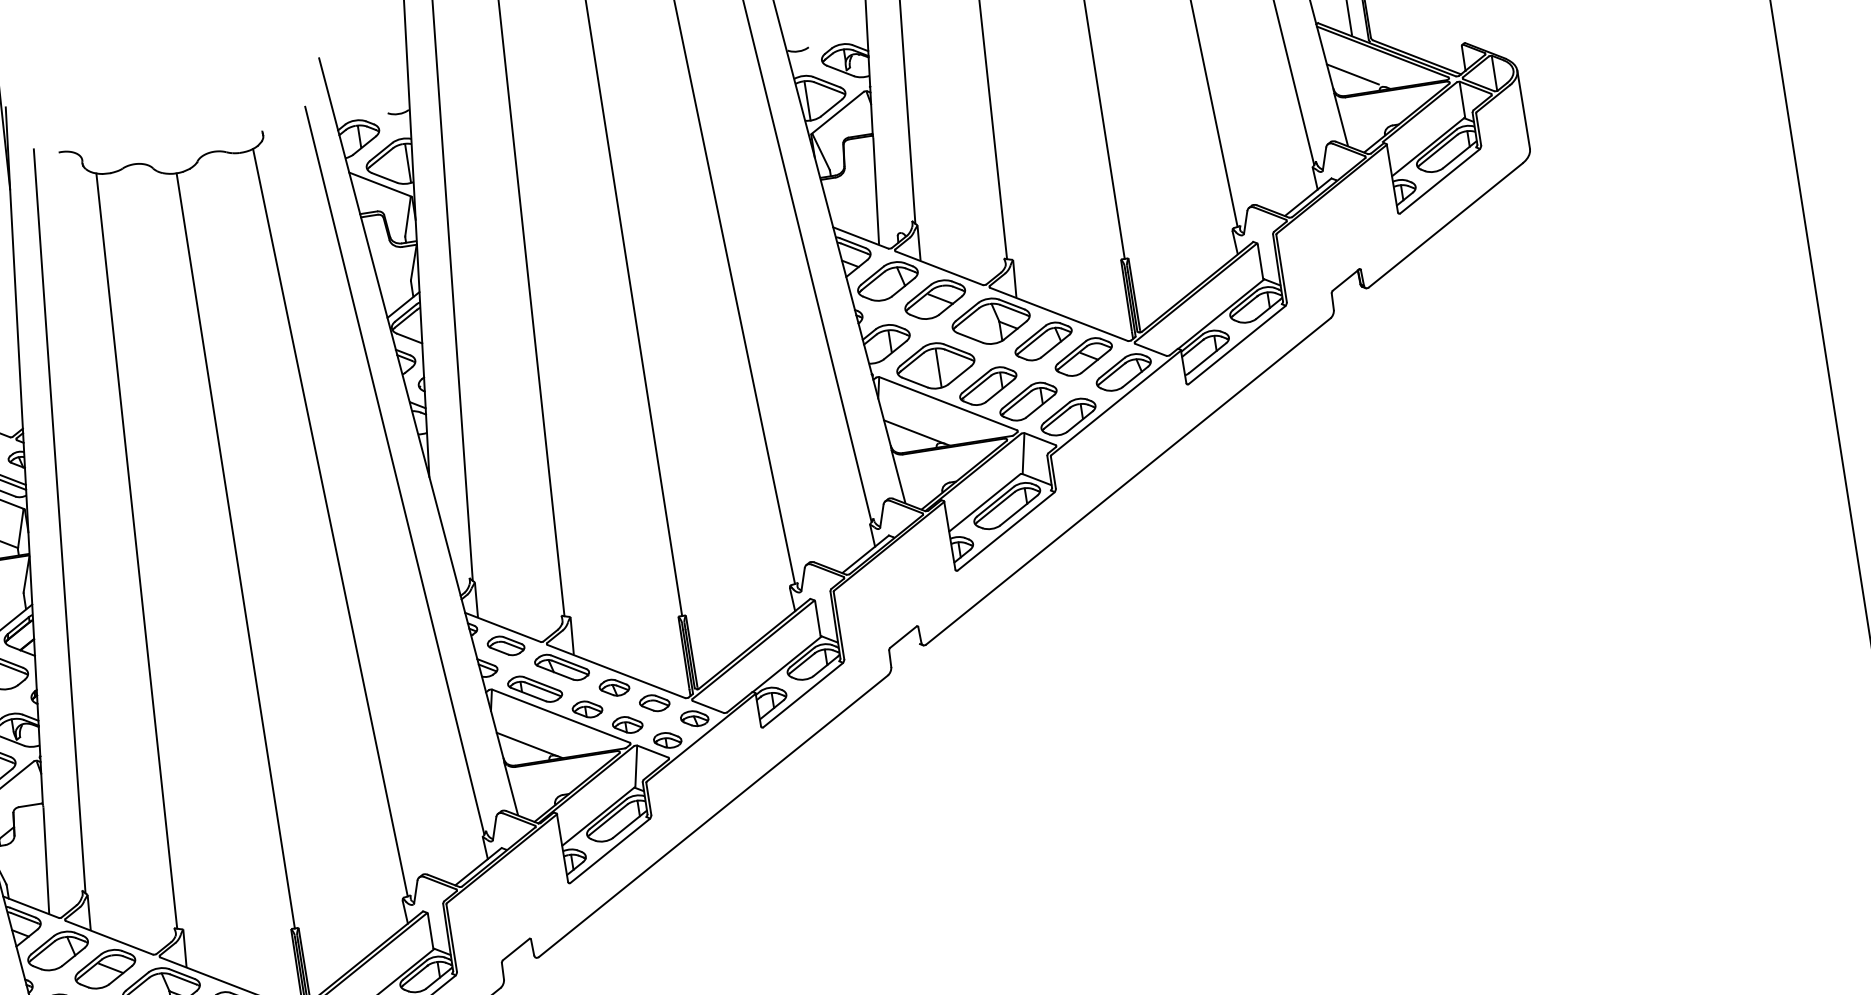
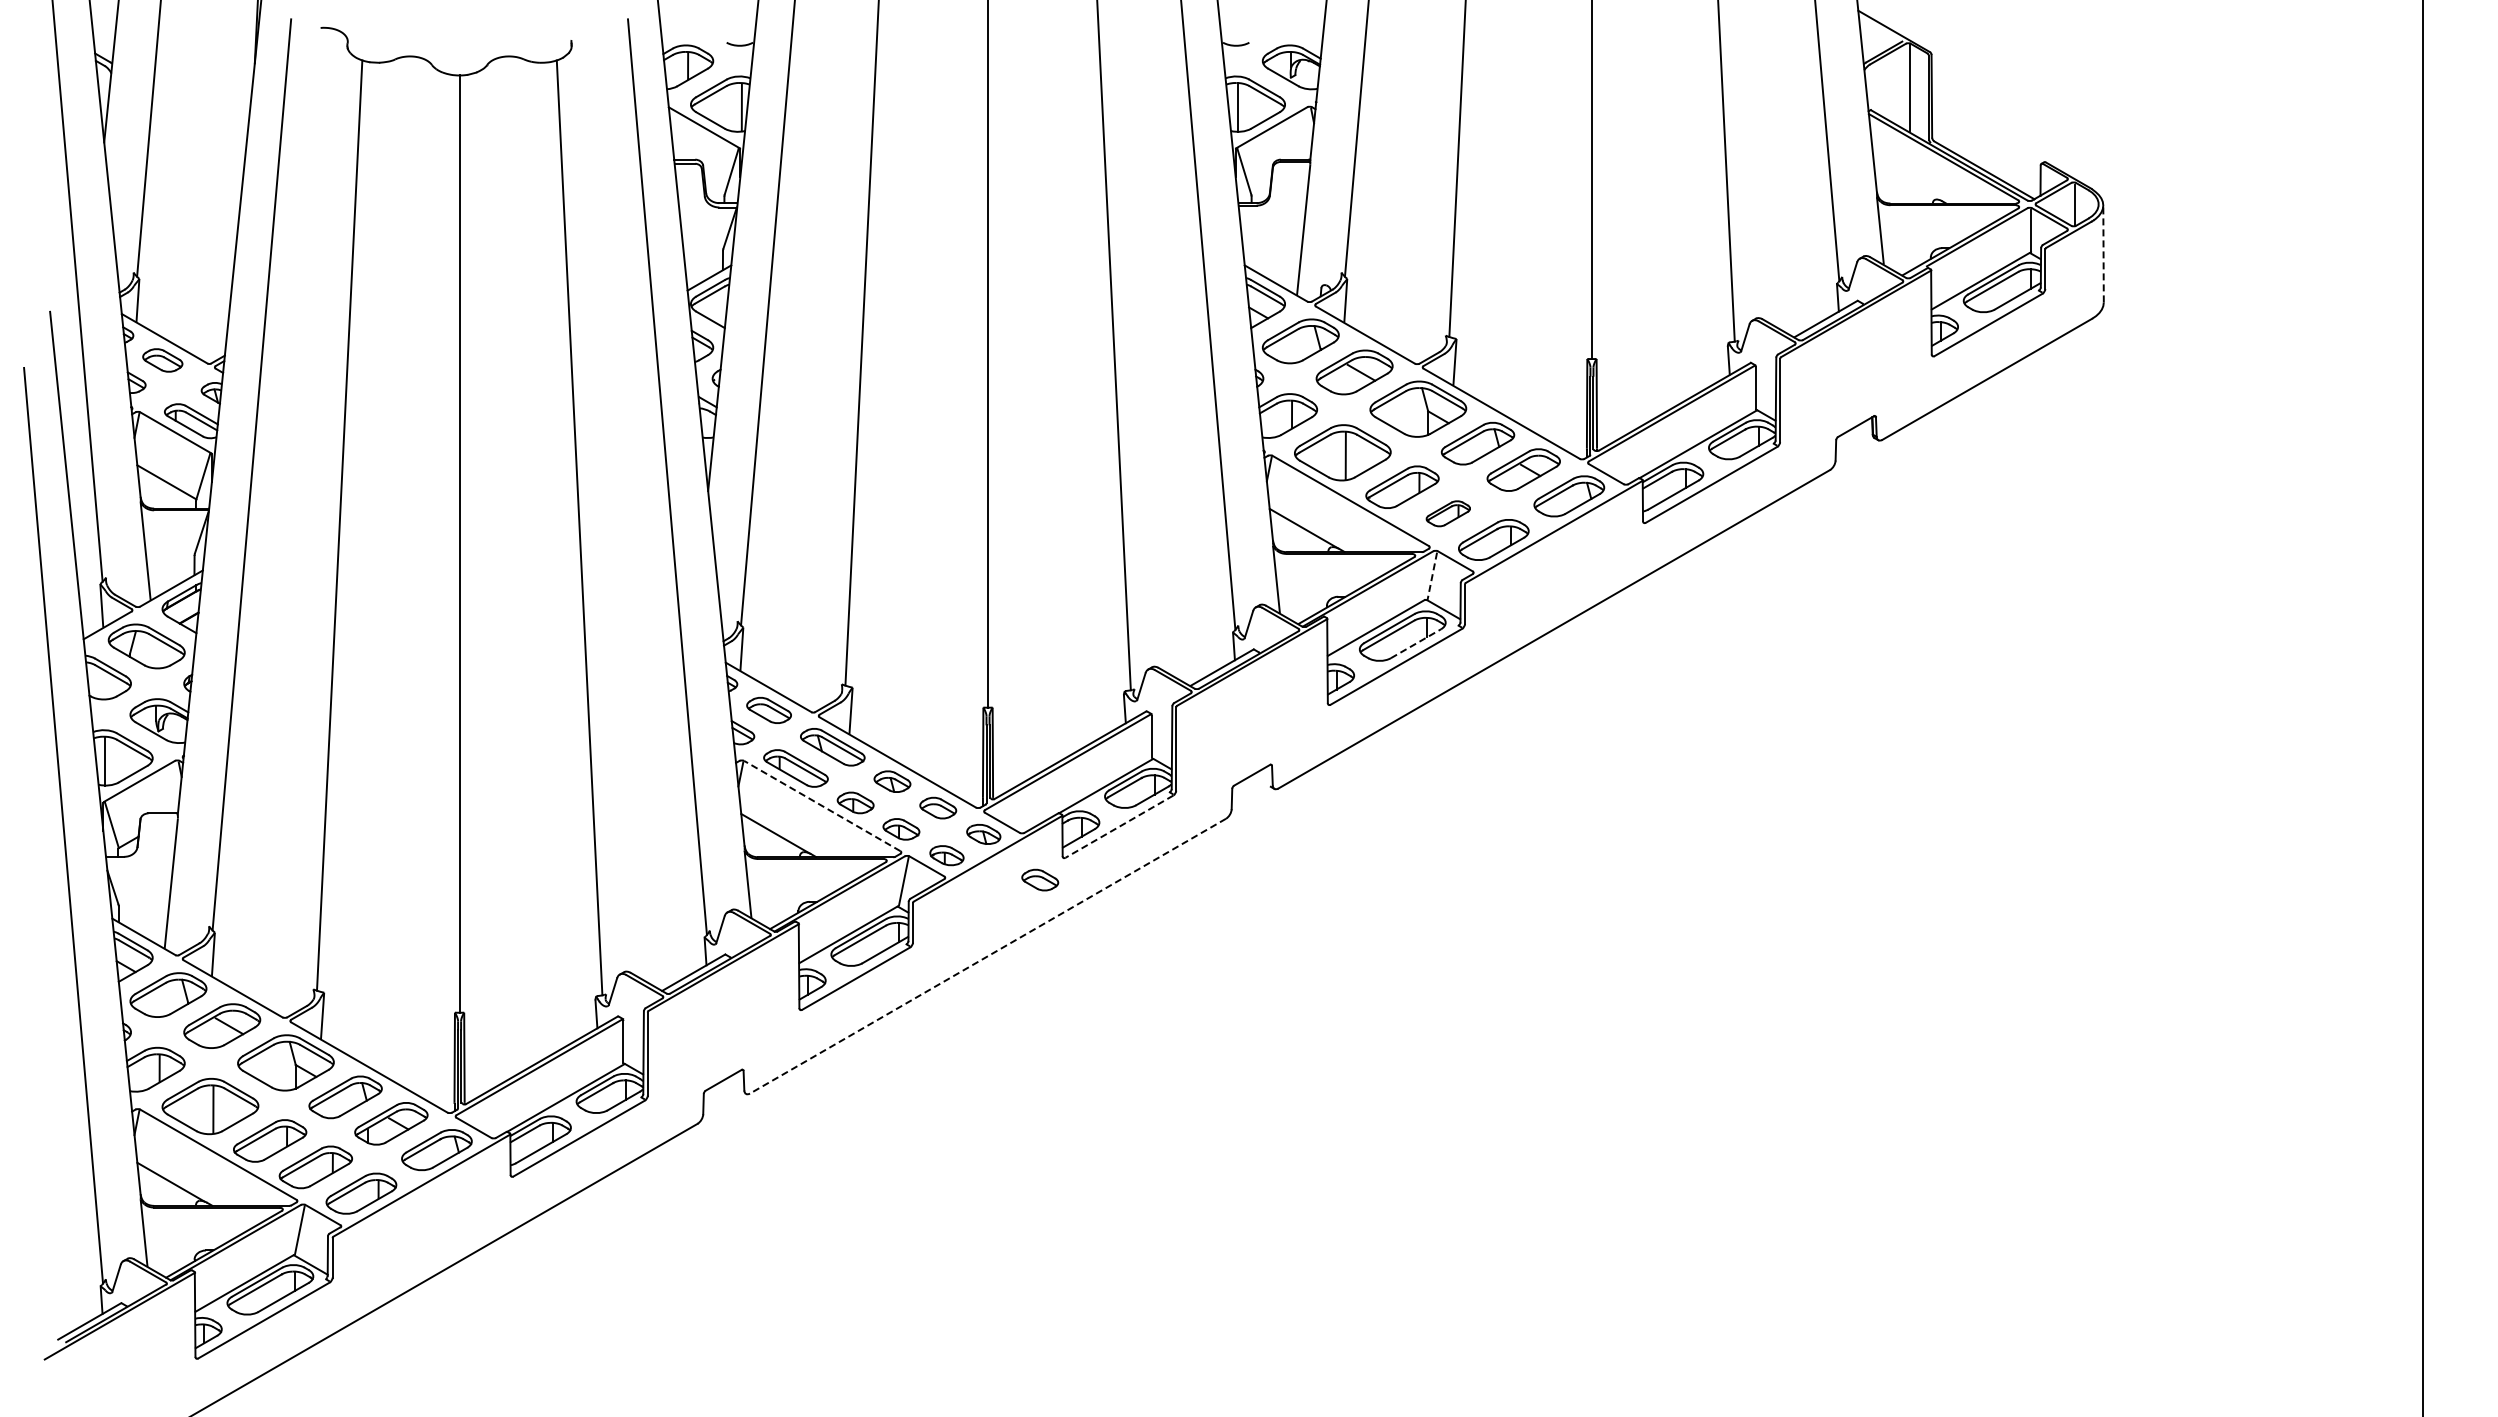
line: (1352, 74) -> (1902, 178), removed
line: (1523, 109) -> (2103, 253), solid -> dashed
part: (1028, 401) -> (1448, 513), size x0.6
line: (1023, 454) -> (1432, 576), solid -> dashed
line: (1018, 510) -> (1415, 643), solid -> dashed
line: (803, 695) -> (1119, 826), solid -> dashed
line: (560, 715) -> (821, 805), solid -> dashed
part: (746, 747) -> (1040, 879), added
line: (713, 816) -> (988, 956), solid -> dashed

